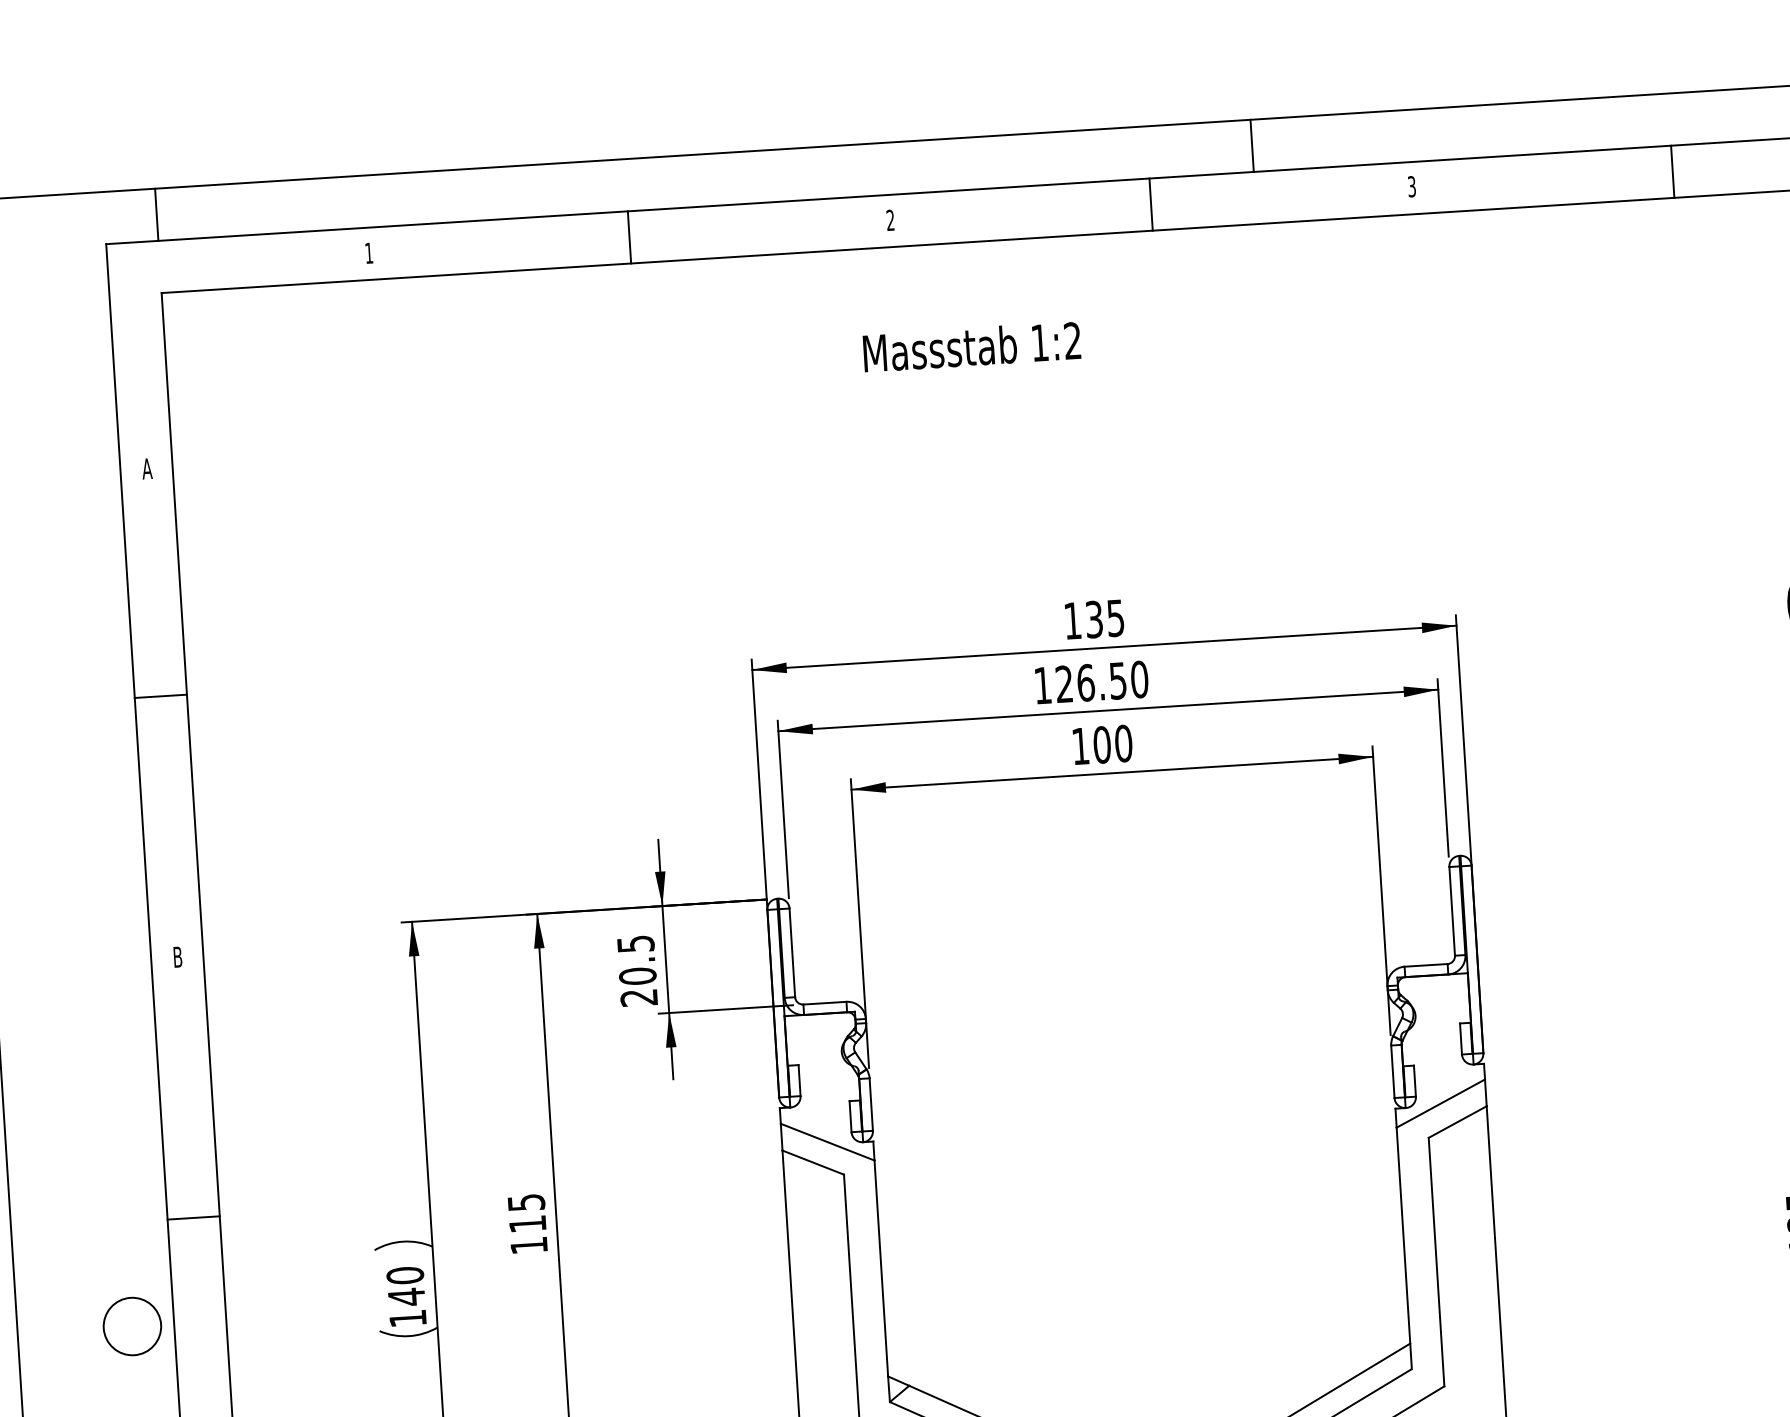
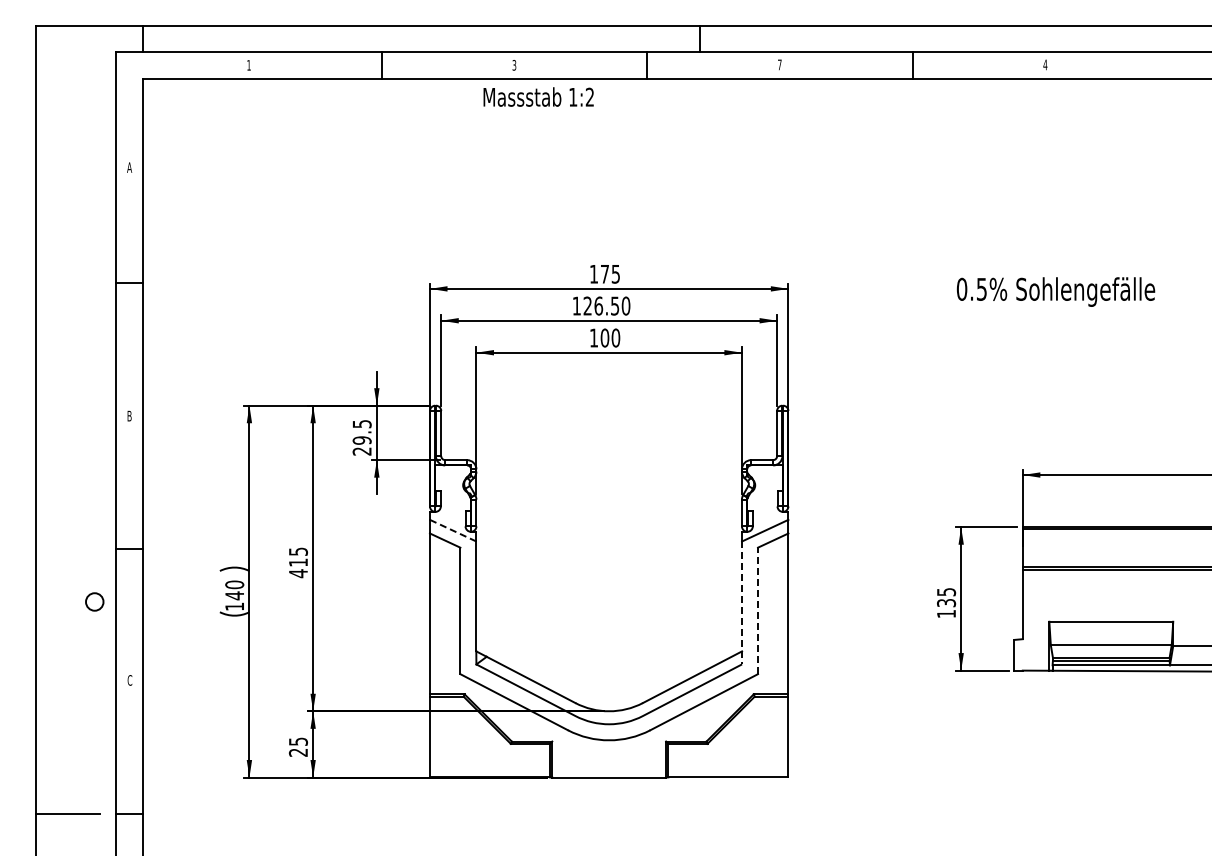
text: (1411, 185) -> (779, 64), 3 -> 7
text: (890, 220) -> (514, 65), 2 -> 3
text: (971, 345) -> (538, 96), moved
text: (1093, 618) -> (604, 273), 135 -> 175
text: (638, 976) -> (362, 440), 20.5 -> 29.5
line: (828, 1141) -> (453, 530), solid -> dashed
text: (529, 1245) -> (298, 573), 115 -> 415
line: (1405, 1249) -> (742, 603), solid -> dashed
line: (1437, 1261) -> (758, 610), solid -> dashed
circle: (131, 1325) -> (94, 601), size x0.6

